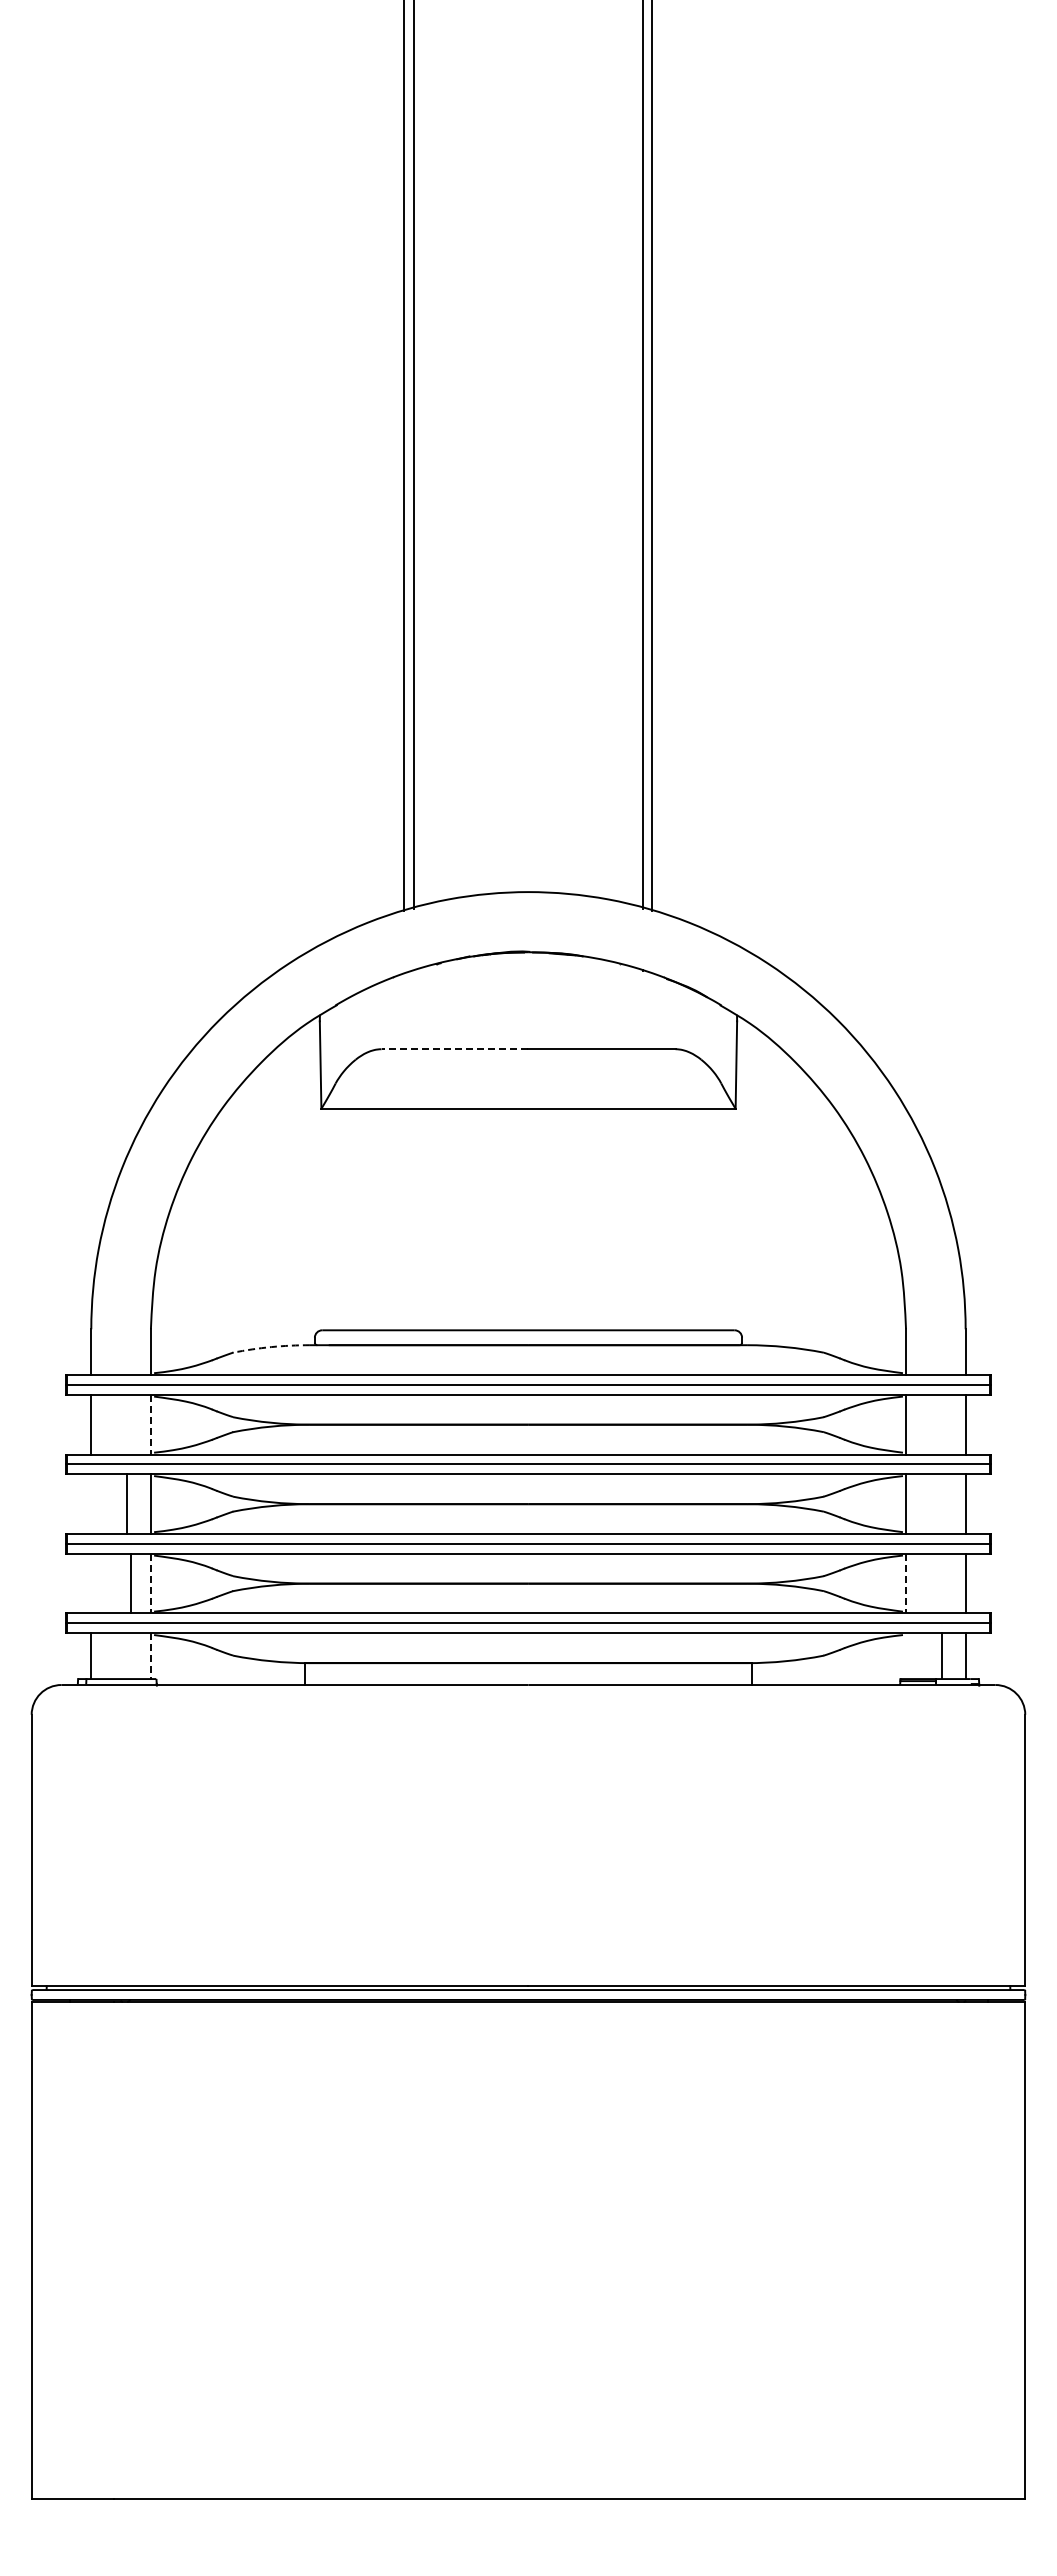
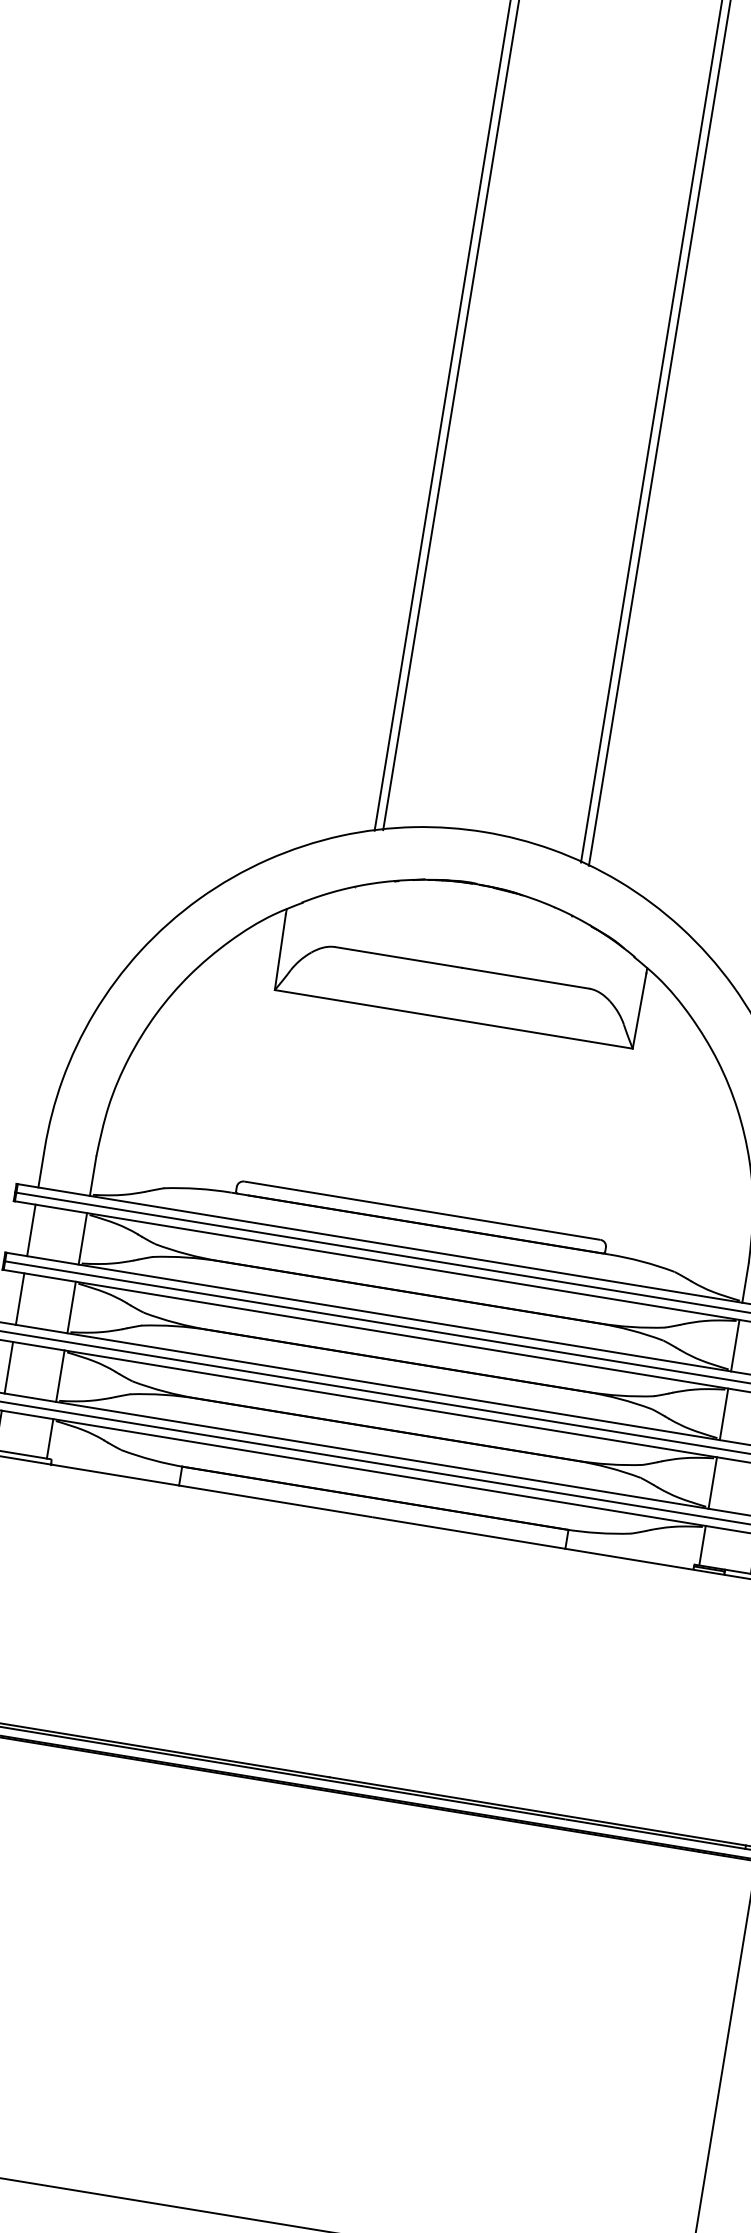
line: (454, 1049) -> (398, 957), dashed -> solid
arc: (271, 1347) -> (197, 1189), dashed -> solid
line: (150, 1424) -> (82, 1238), dashed -> solid
line: (127, 1503) -> (20, 1298), moved
line: (131, 1583) -> (9, 1367), moved
line: (150, 1583) -> (60, 1375), dashed -> solid
line: (906, 1583) -> (713, 1482), dashed -> solid
line: (150, 1656) -> (49, 1439), dashed -> solid
line: (942, 1656) -> (702, 1546), moved

